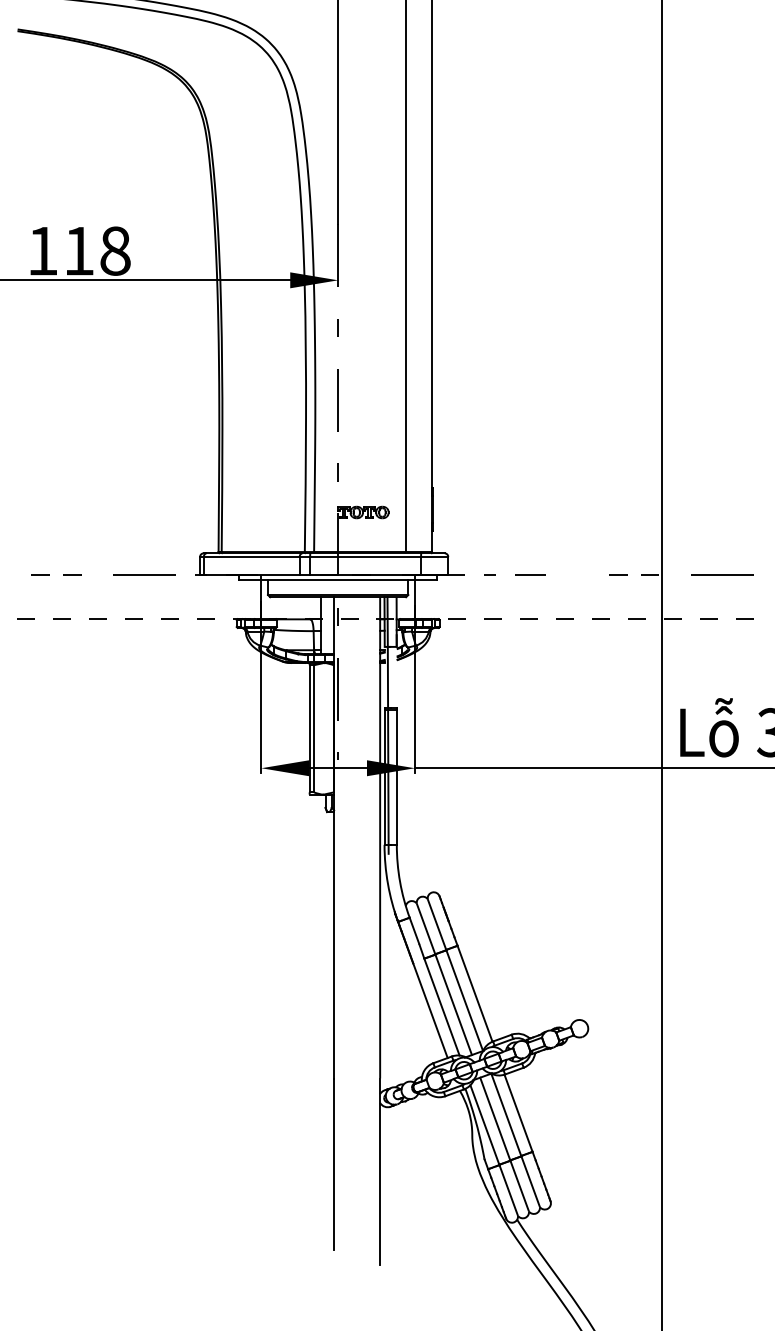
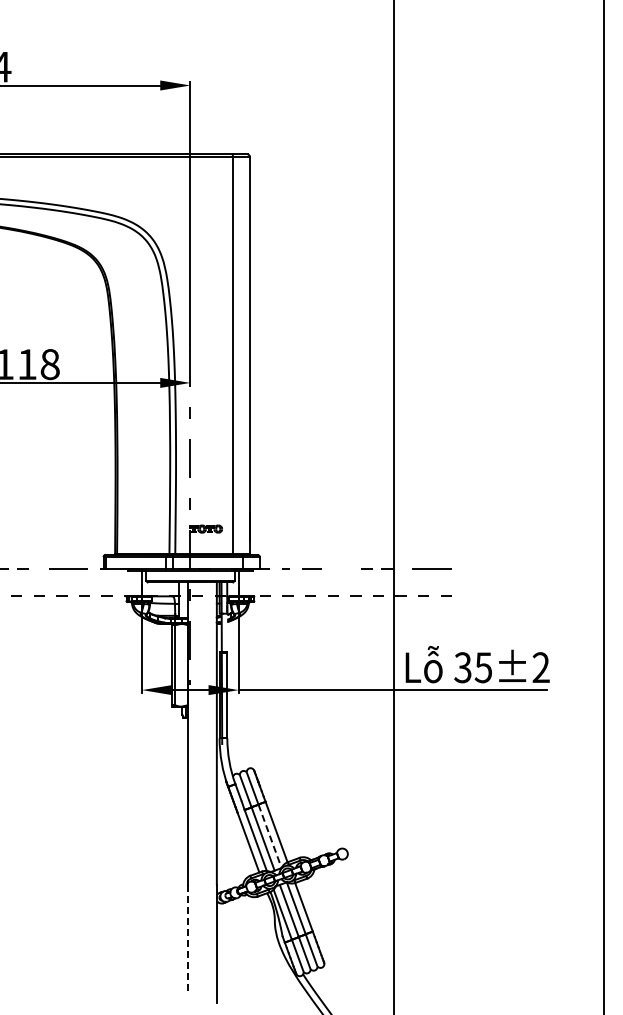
line: (465, 1000) -> (270, 836), solid -> dashed
line: (333, 1164) -> (187, 939), solid -> dashed

